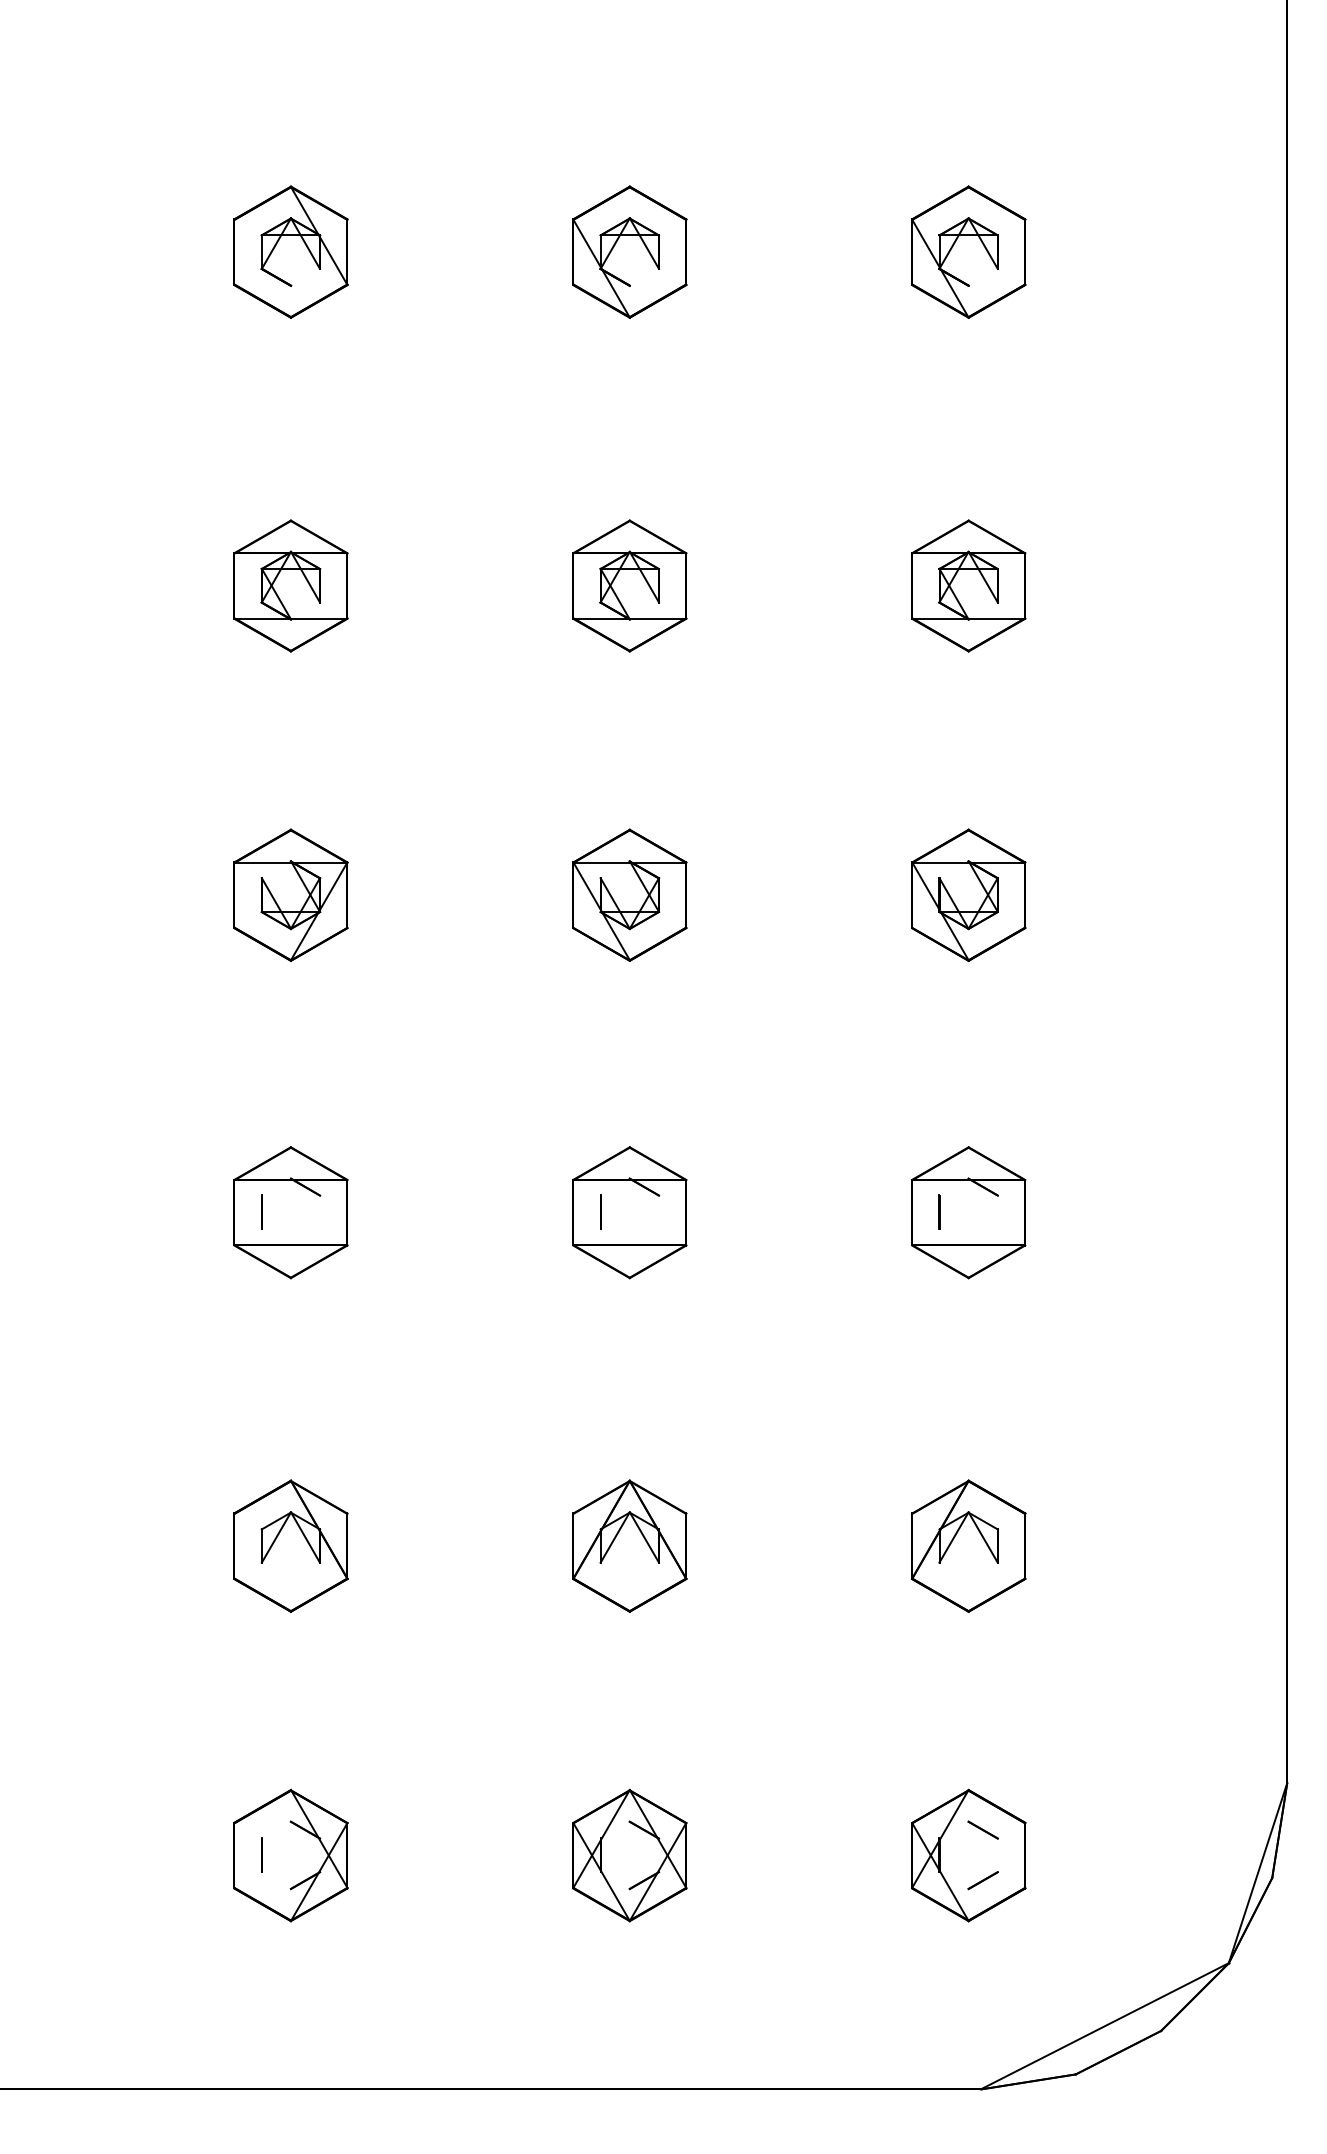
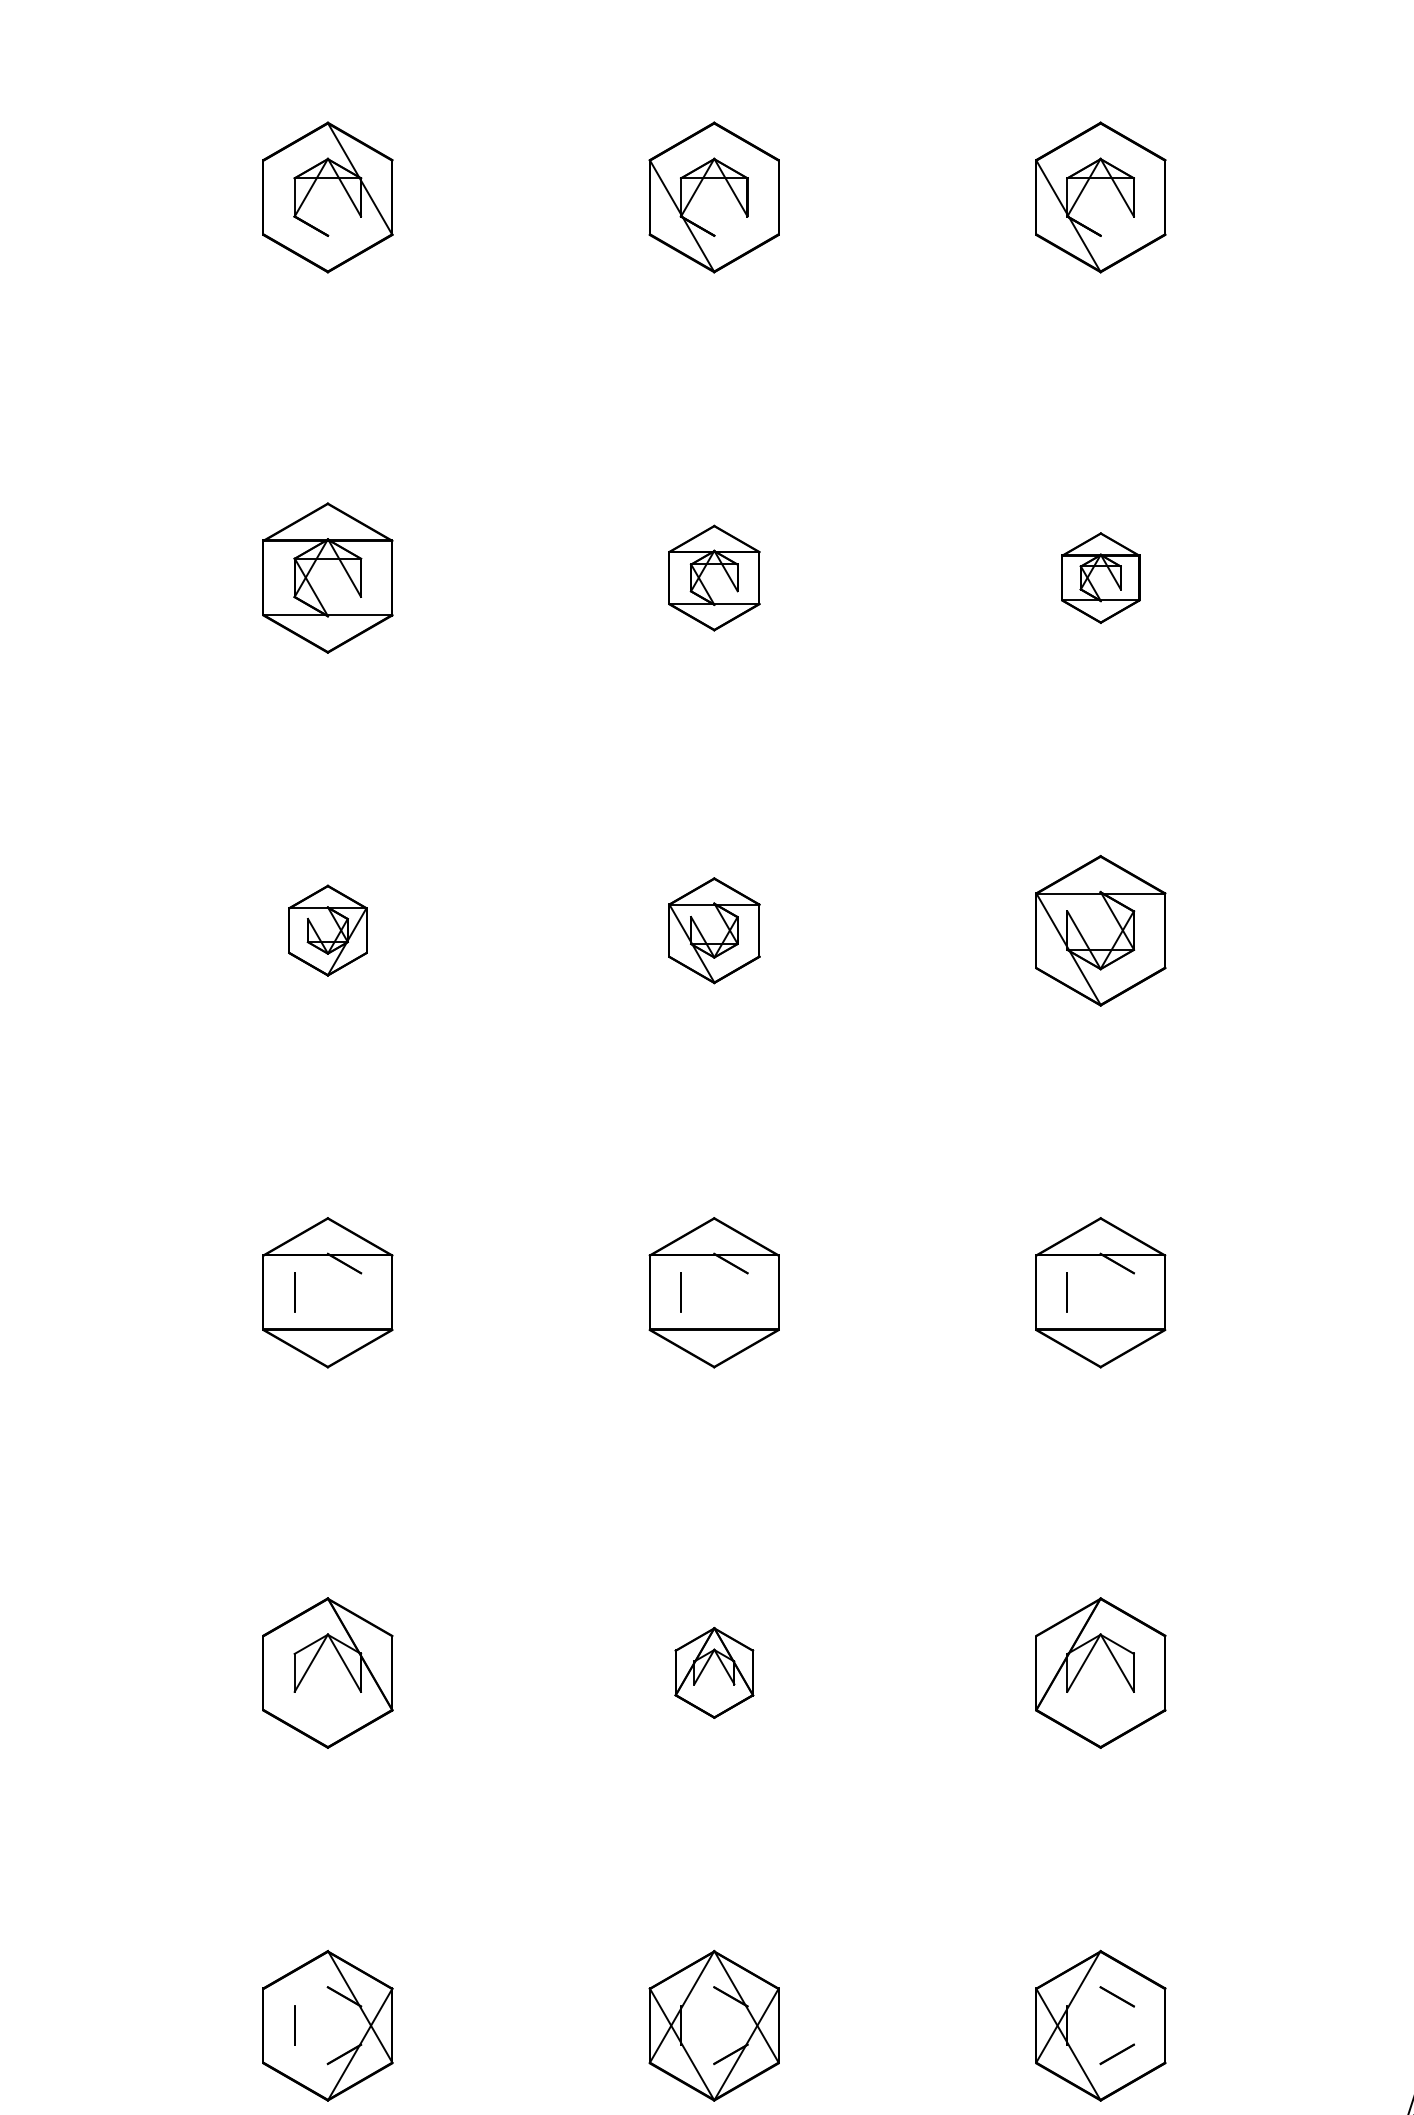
part: (629, 585) -> (713, 577), size x0.7
part: (968, 585) -> (1100, 577), size x0.6
part: (290, 894) -> (327, 929), size x0.6
part: (629, 894) -> (713, 929), size x0.7
part: (629, 1545) -> (713, 1672), size x0.6

